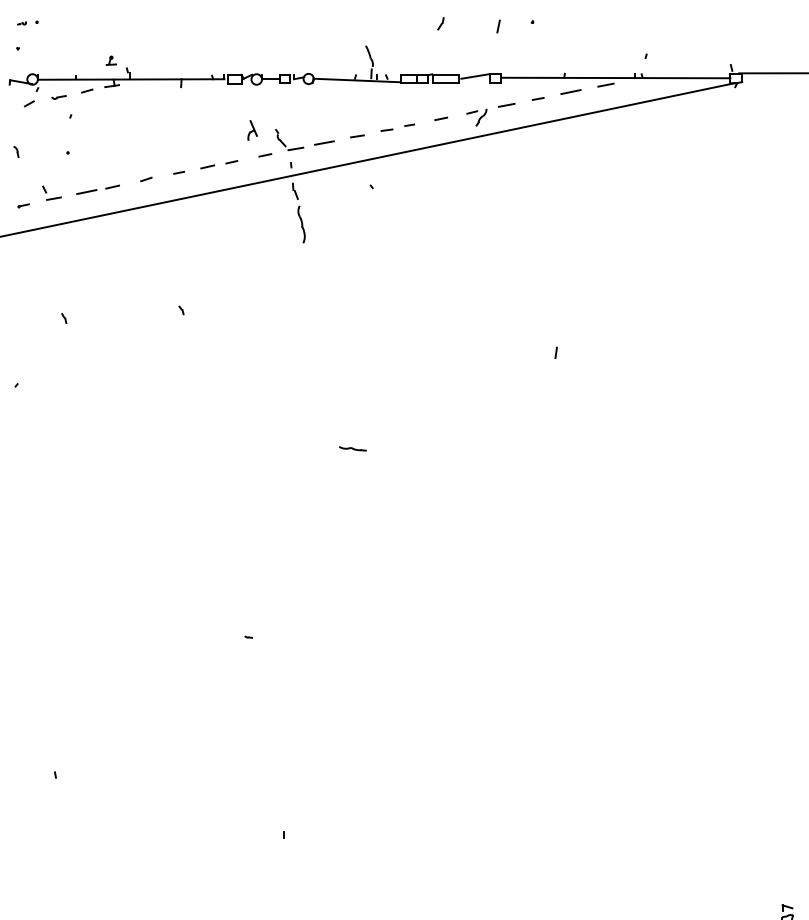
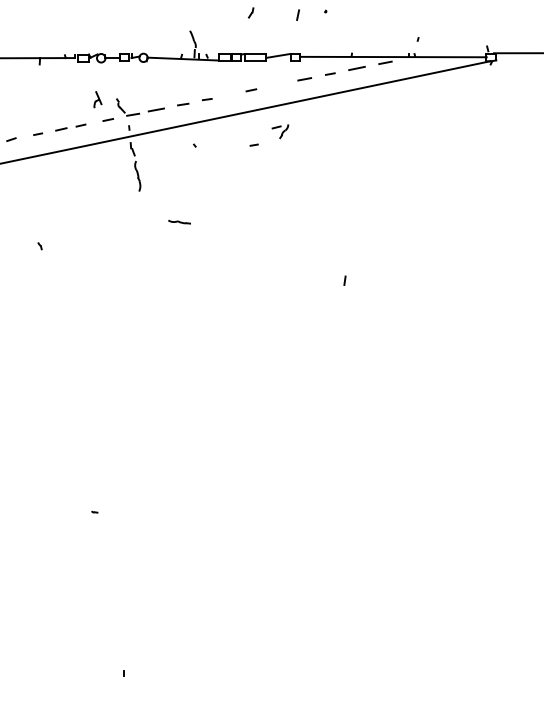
part: (476, 117) -> (280, 131), moved
line: (409, 124) -> (254, 144), moved
line: (352, 448) -> (179, 221), moved

